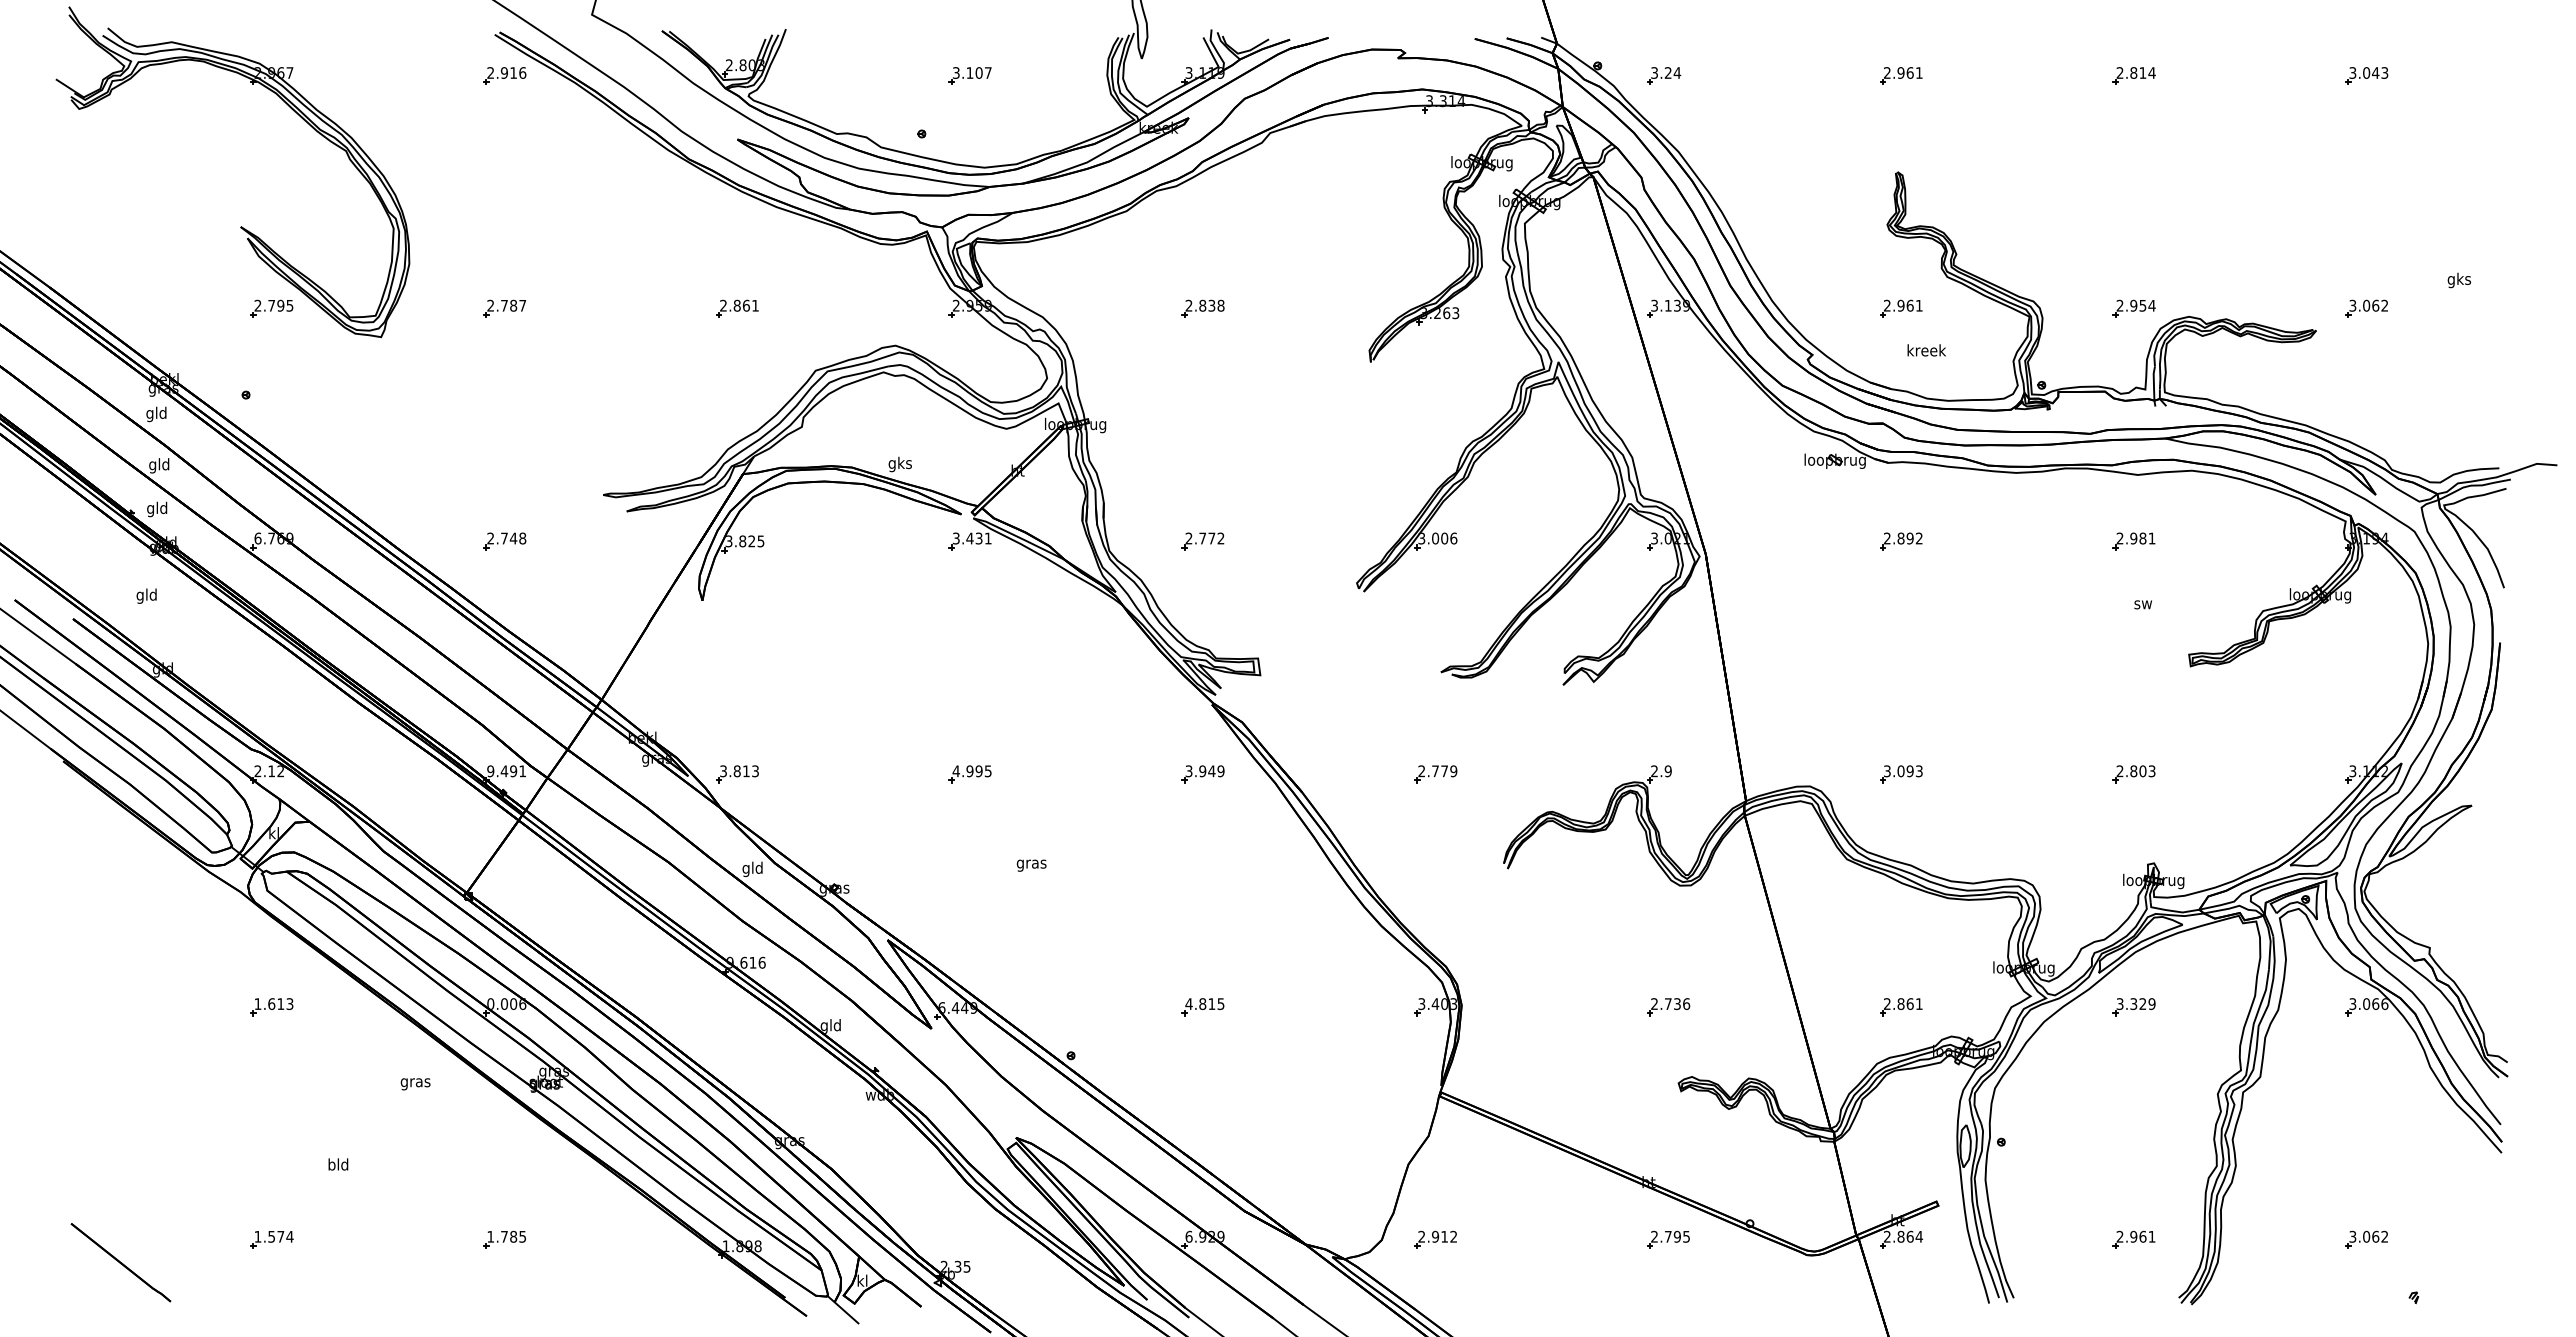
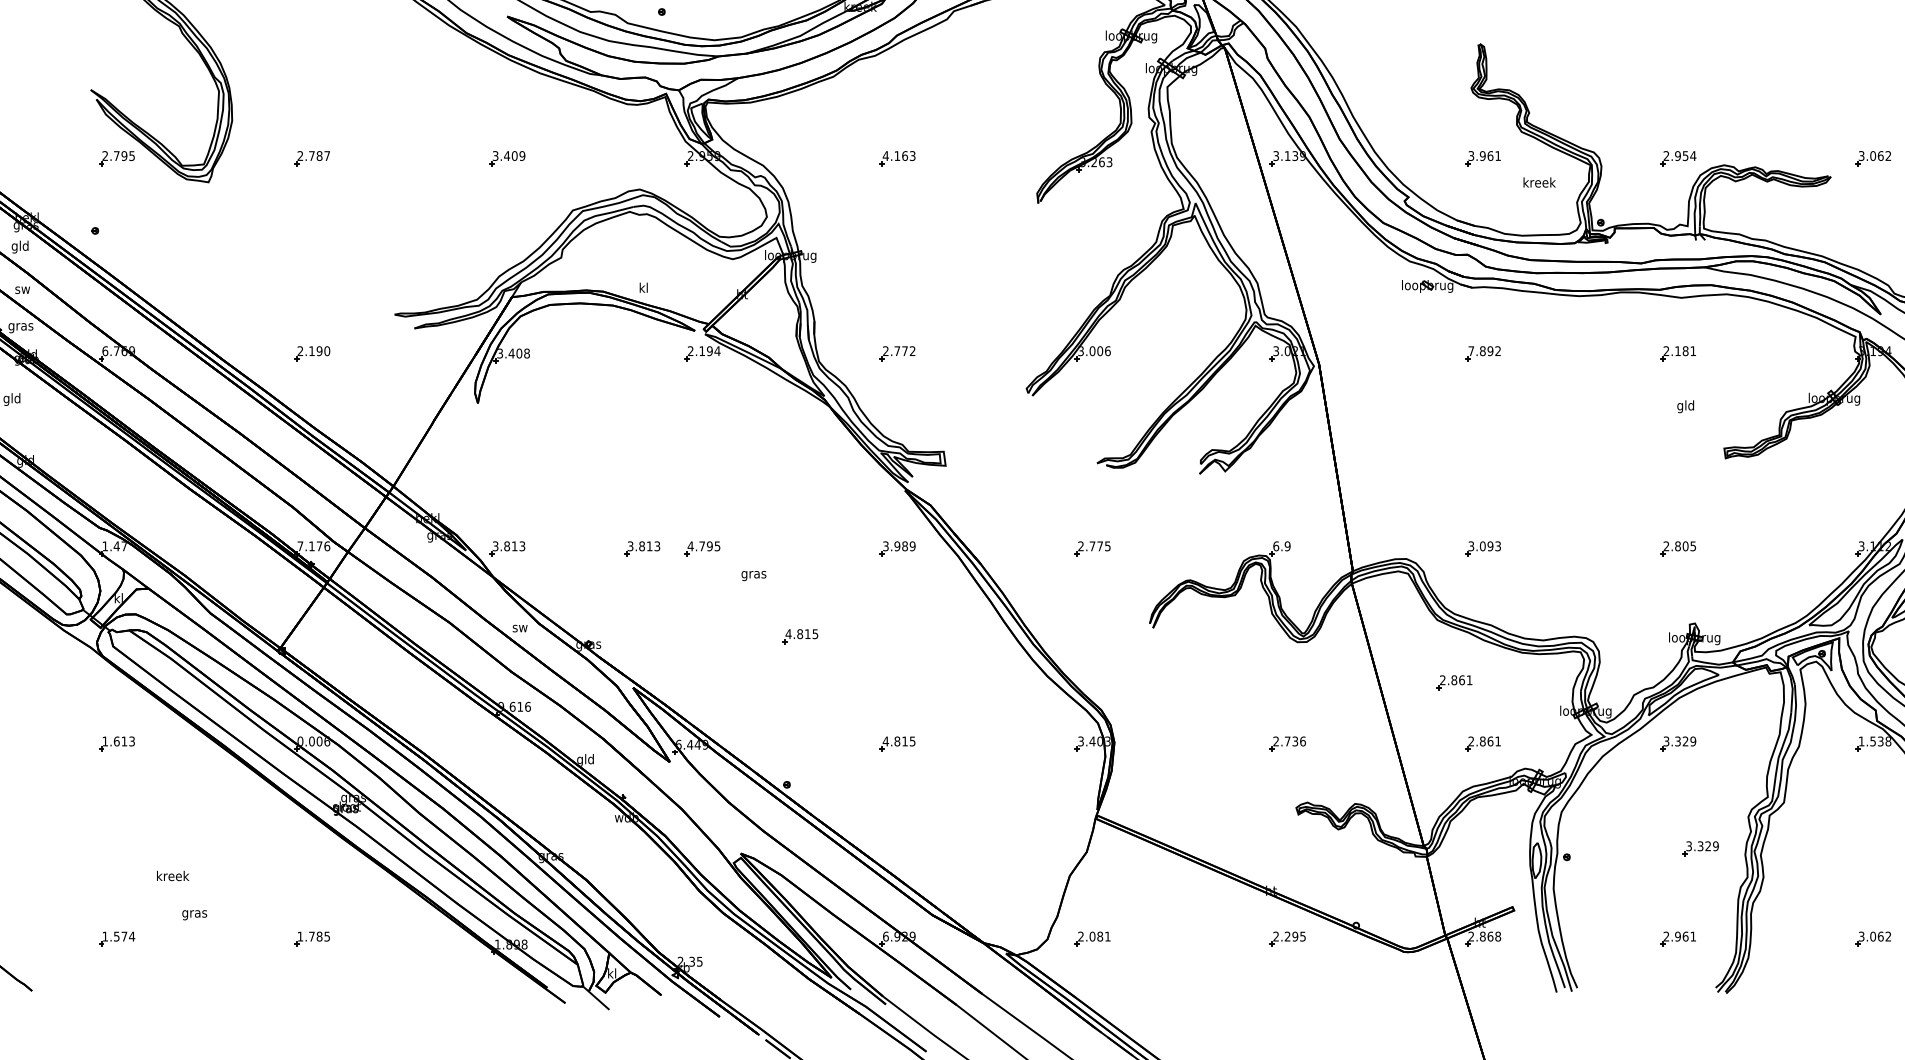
text: (739, 305) -> (508, 155), 2.861 -> 3.409
text: (1204, 305) -> (898, 155), 2.838 -> 4.163
text: (1887, 305) -> (1471, 155), 2.961 -> 3.961
text: (1926, 350) -> (1539, 182), moved
text: (899, 464) -> (643, 289), gks -> kl
text: (159, 465) -> (22, 289), gld -> sw
text: (157, 509) -> (21, 326), gld -> gras
text: (513, 538) -> (319, 351), 2.748 -> 2.190
text: (972, 538) -> (704, 351), 3.431 -> 2.194
text: (1886, 538) -> (1470, 351), 2.892 -> 7.892
text: (2133, 538) -> (1677, 351), 2.981 -> 2.181
text: (751, 541) -> (519, 353), 3.825 -> 3.408
text: (2142, 604) -> (1685, 406), sw -> gld
text: (1453, 770) -> (1107, 545), 2.779 -> 2.775
text: (2152, 770) -> (1693, 545), 2.803 -> 2.805
text: (268, 771) -> (114, 546), 2.12 -> 1.47
text: (506, 771) -> (313, 546), 9.491 -> 7.176
text: (969, 771) -> (701, 546), 4.995 -> 4.795
text: (1211, 771) -> (904, 546), 3.949 -> 3.989
text: (1654, 771) -> (1276, 546), 2.9 -> 6.9
part: (898, 774) -> (642, 549), added
text: (1031, 865) -> (753, 575), moved
text: (752, 869) -> (519, 628), gld -> sw
part: (1086, 879) -> (799, 637), added
part: (1867, 934) -> (1454, 683), added
text: (2368, 1004) -> (1874, 741), 3.066 -> 1.538
text: (415, 1084) -> (194, 915), moved
part: (2160, 1132) -> (1700, 849), added
text: (338, 1164) -> (172, 875), bld -> kreek
text: (1444, 1236) -> (1100, 936), 2.912 -> 2.081
text: (1667, 1236) -> (1287, 936), 2.795 -> 2.295
text: (1919, 1236) -> (1498, 936), 2.864 -> 2.868

